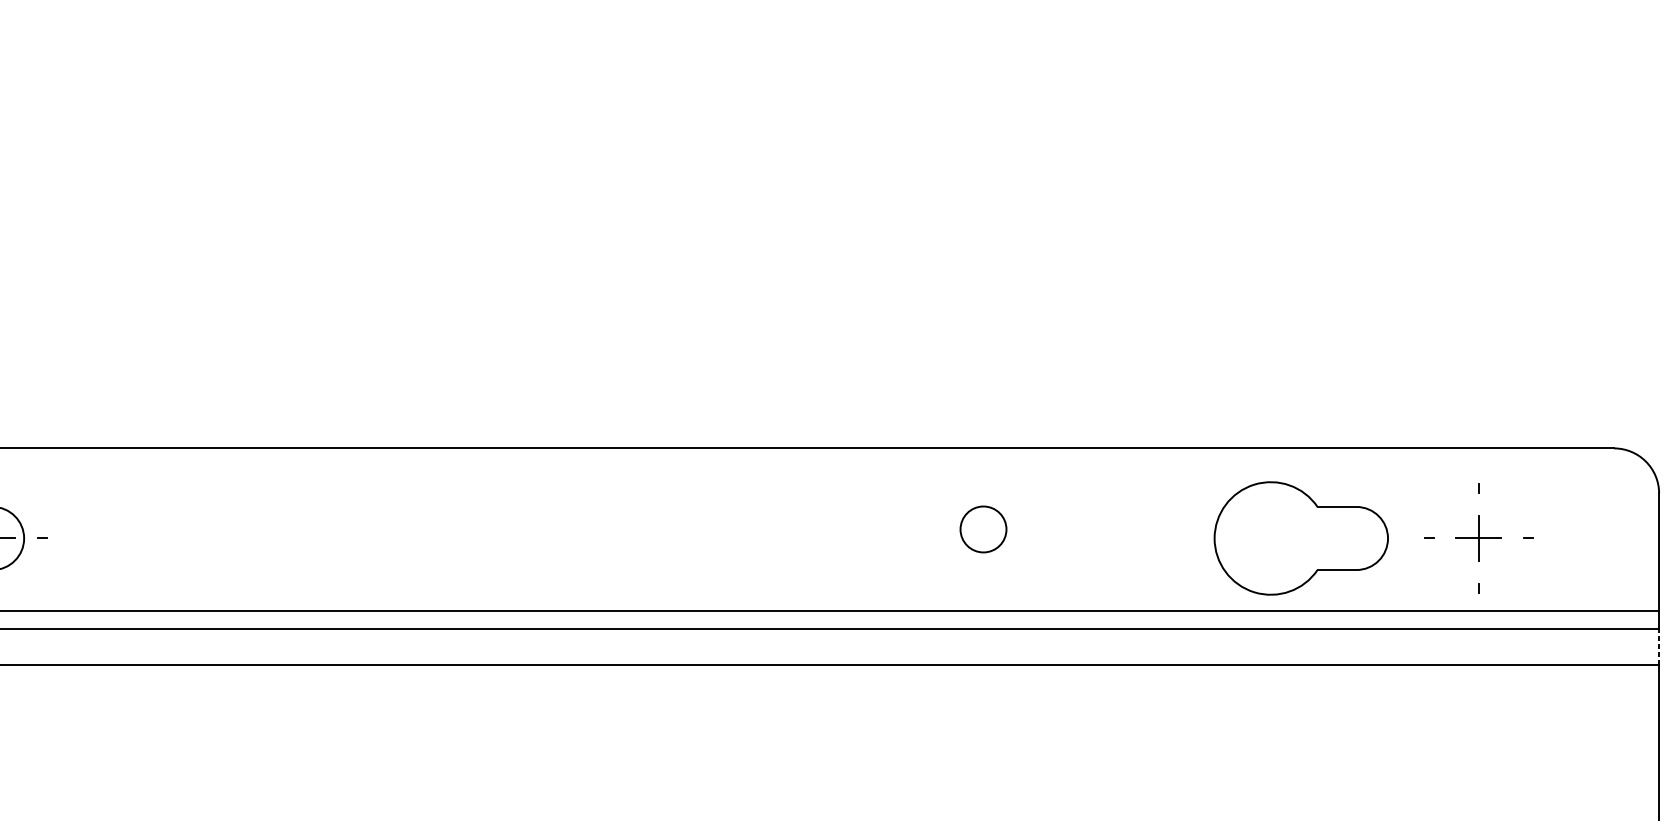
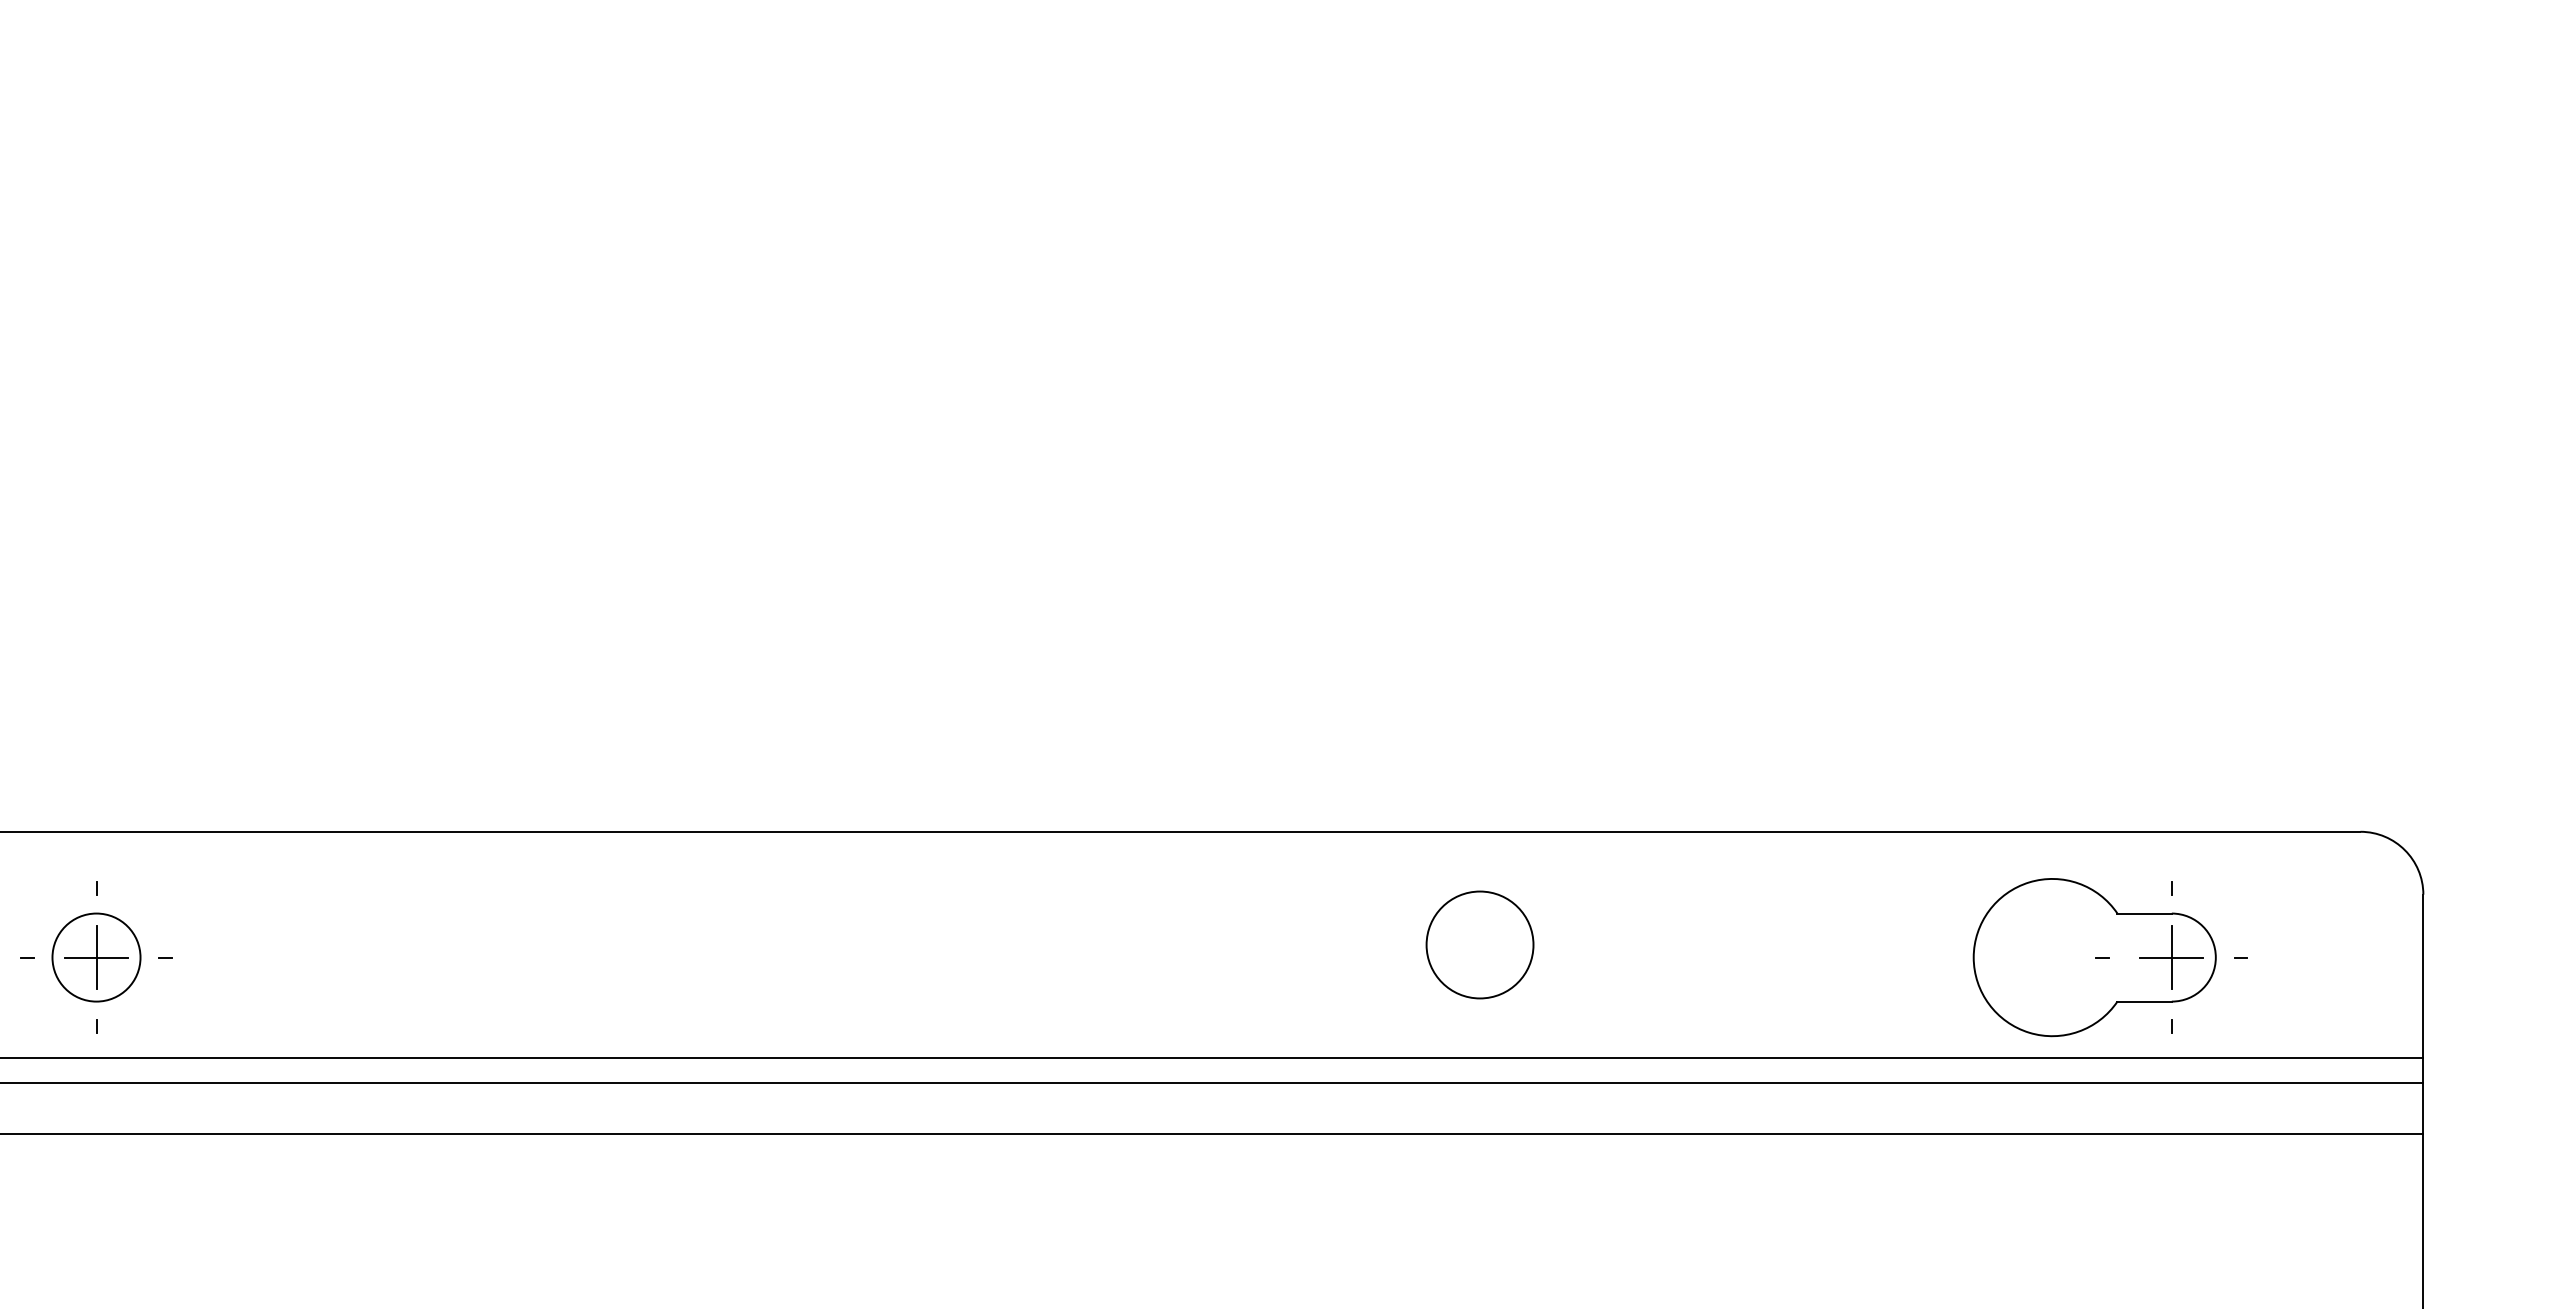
circle: (983, 529) -> (1479, 944), size x1.67
part: (1301, 538) -> (2094, 957), moved
line: (1659, 646) -> (2423, 1108), dashed -> solid

